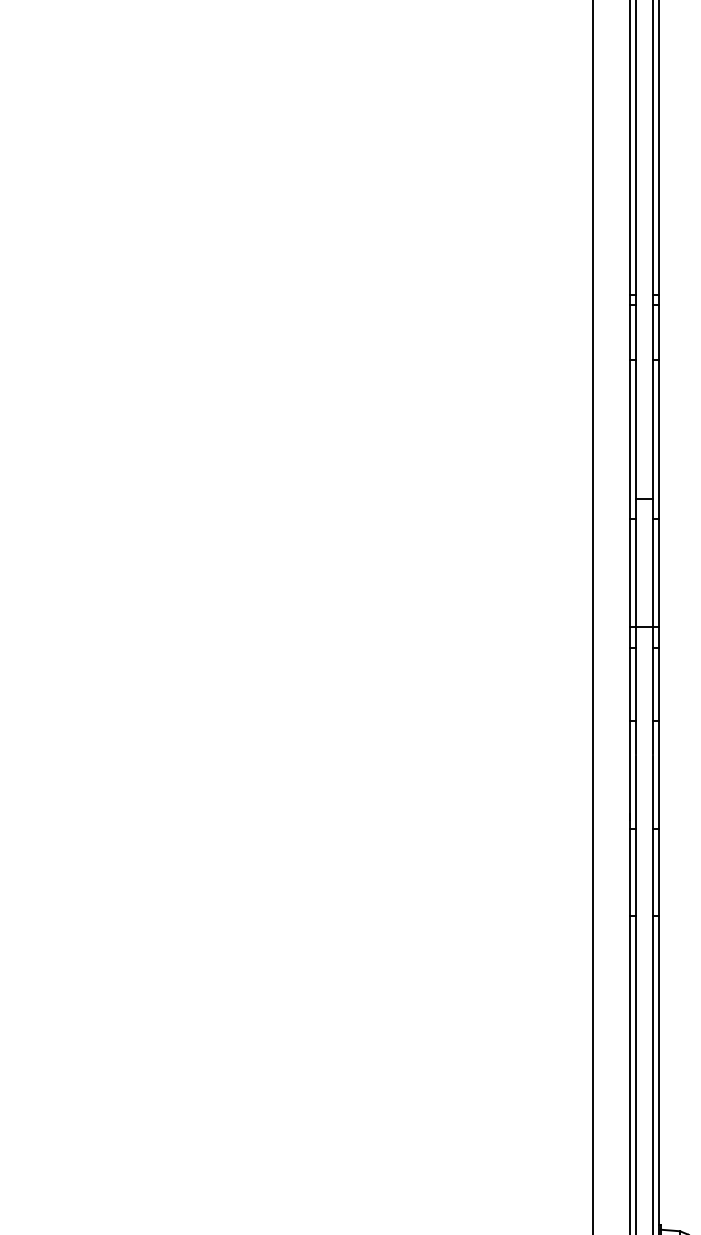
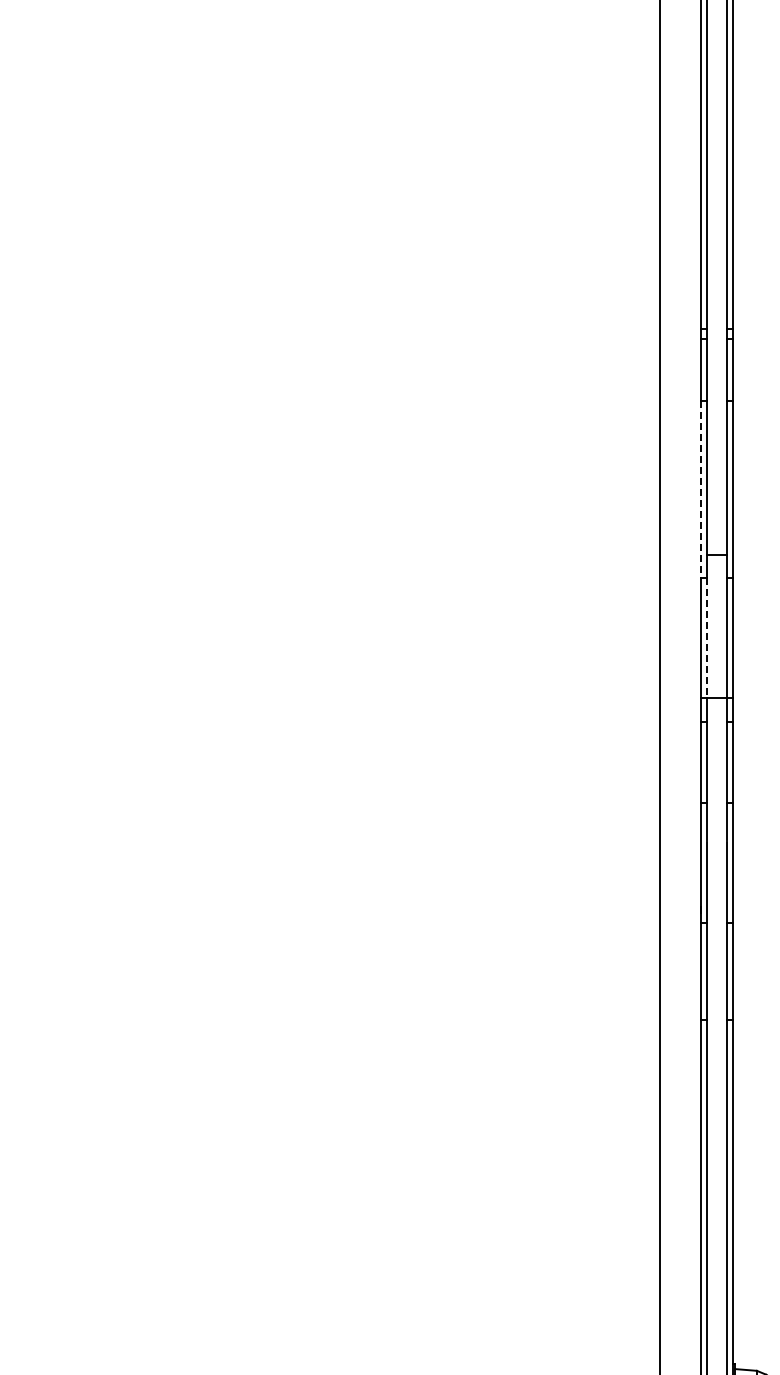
line: (629, 439) -> (700, 489), solid -> dashed
line: (635, 573) -> (707, 638), solid -> dashed

